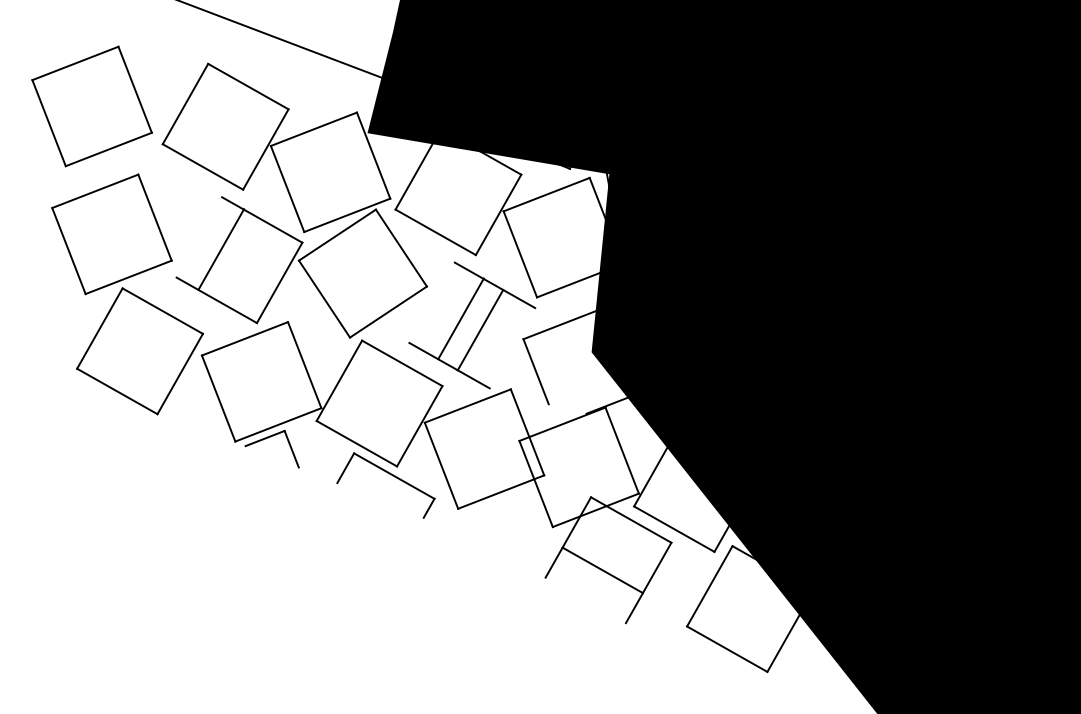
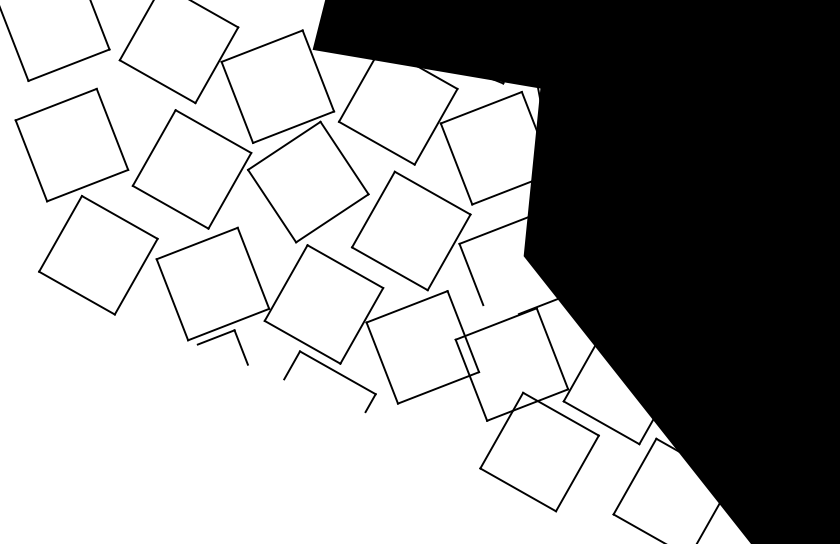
line: (221, 249) -> (154, 148), moved
line: (460, 318) -> (372, 209), moved
line: (480, 330) -> (449, 252), moved
line: (602, 570) -> (517, 489), moved

